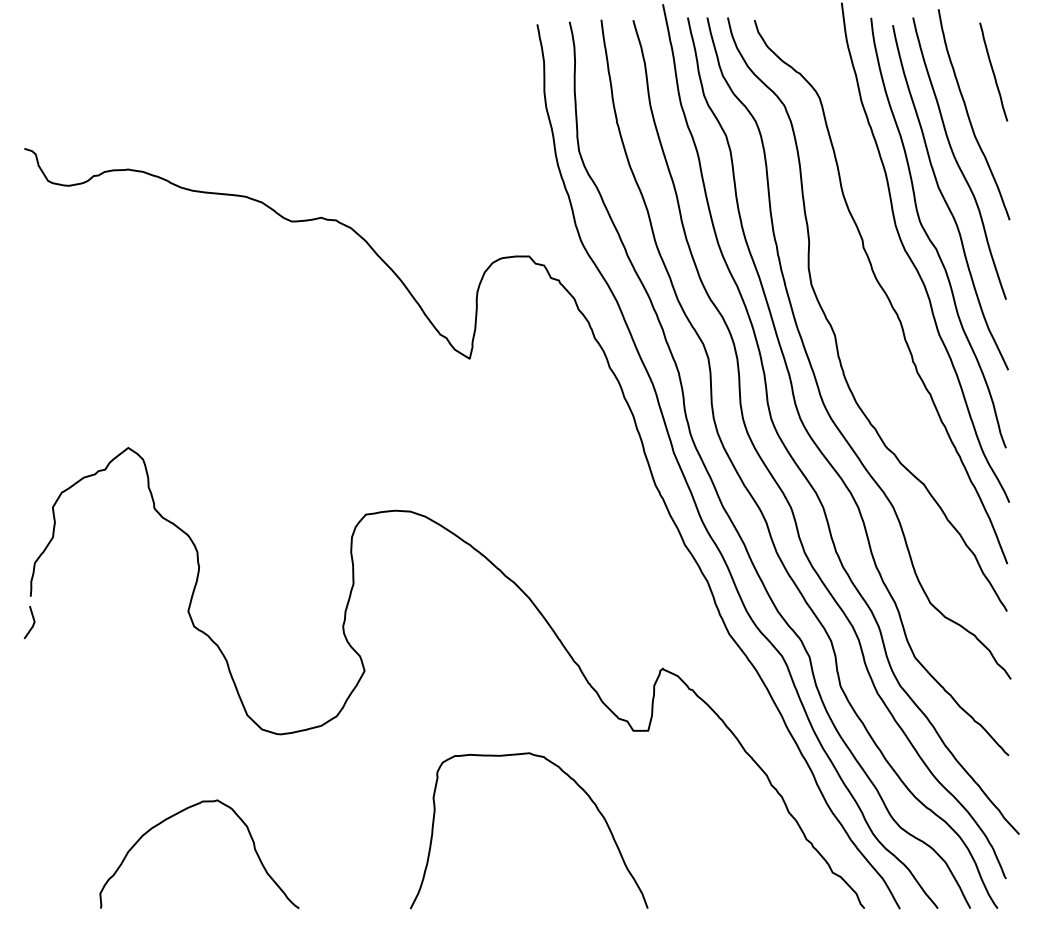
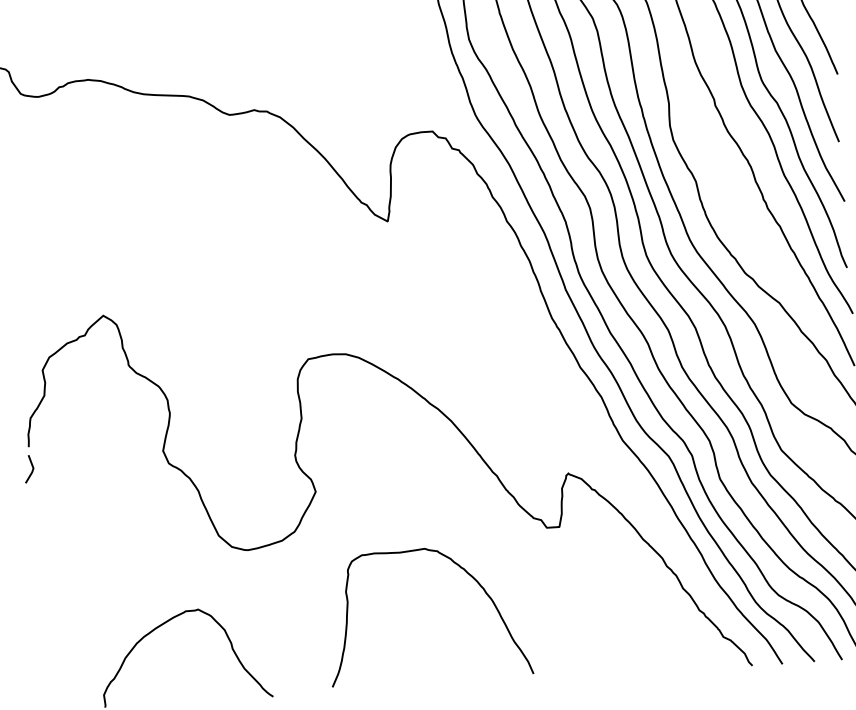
curve: (569, 778) -> (460, 568), moved

